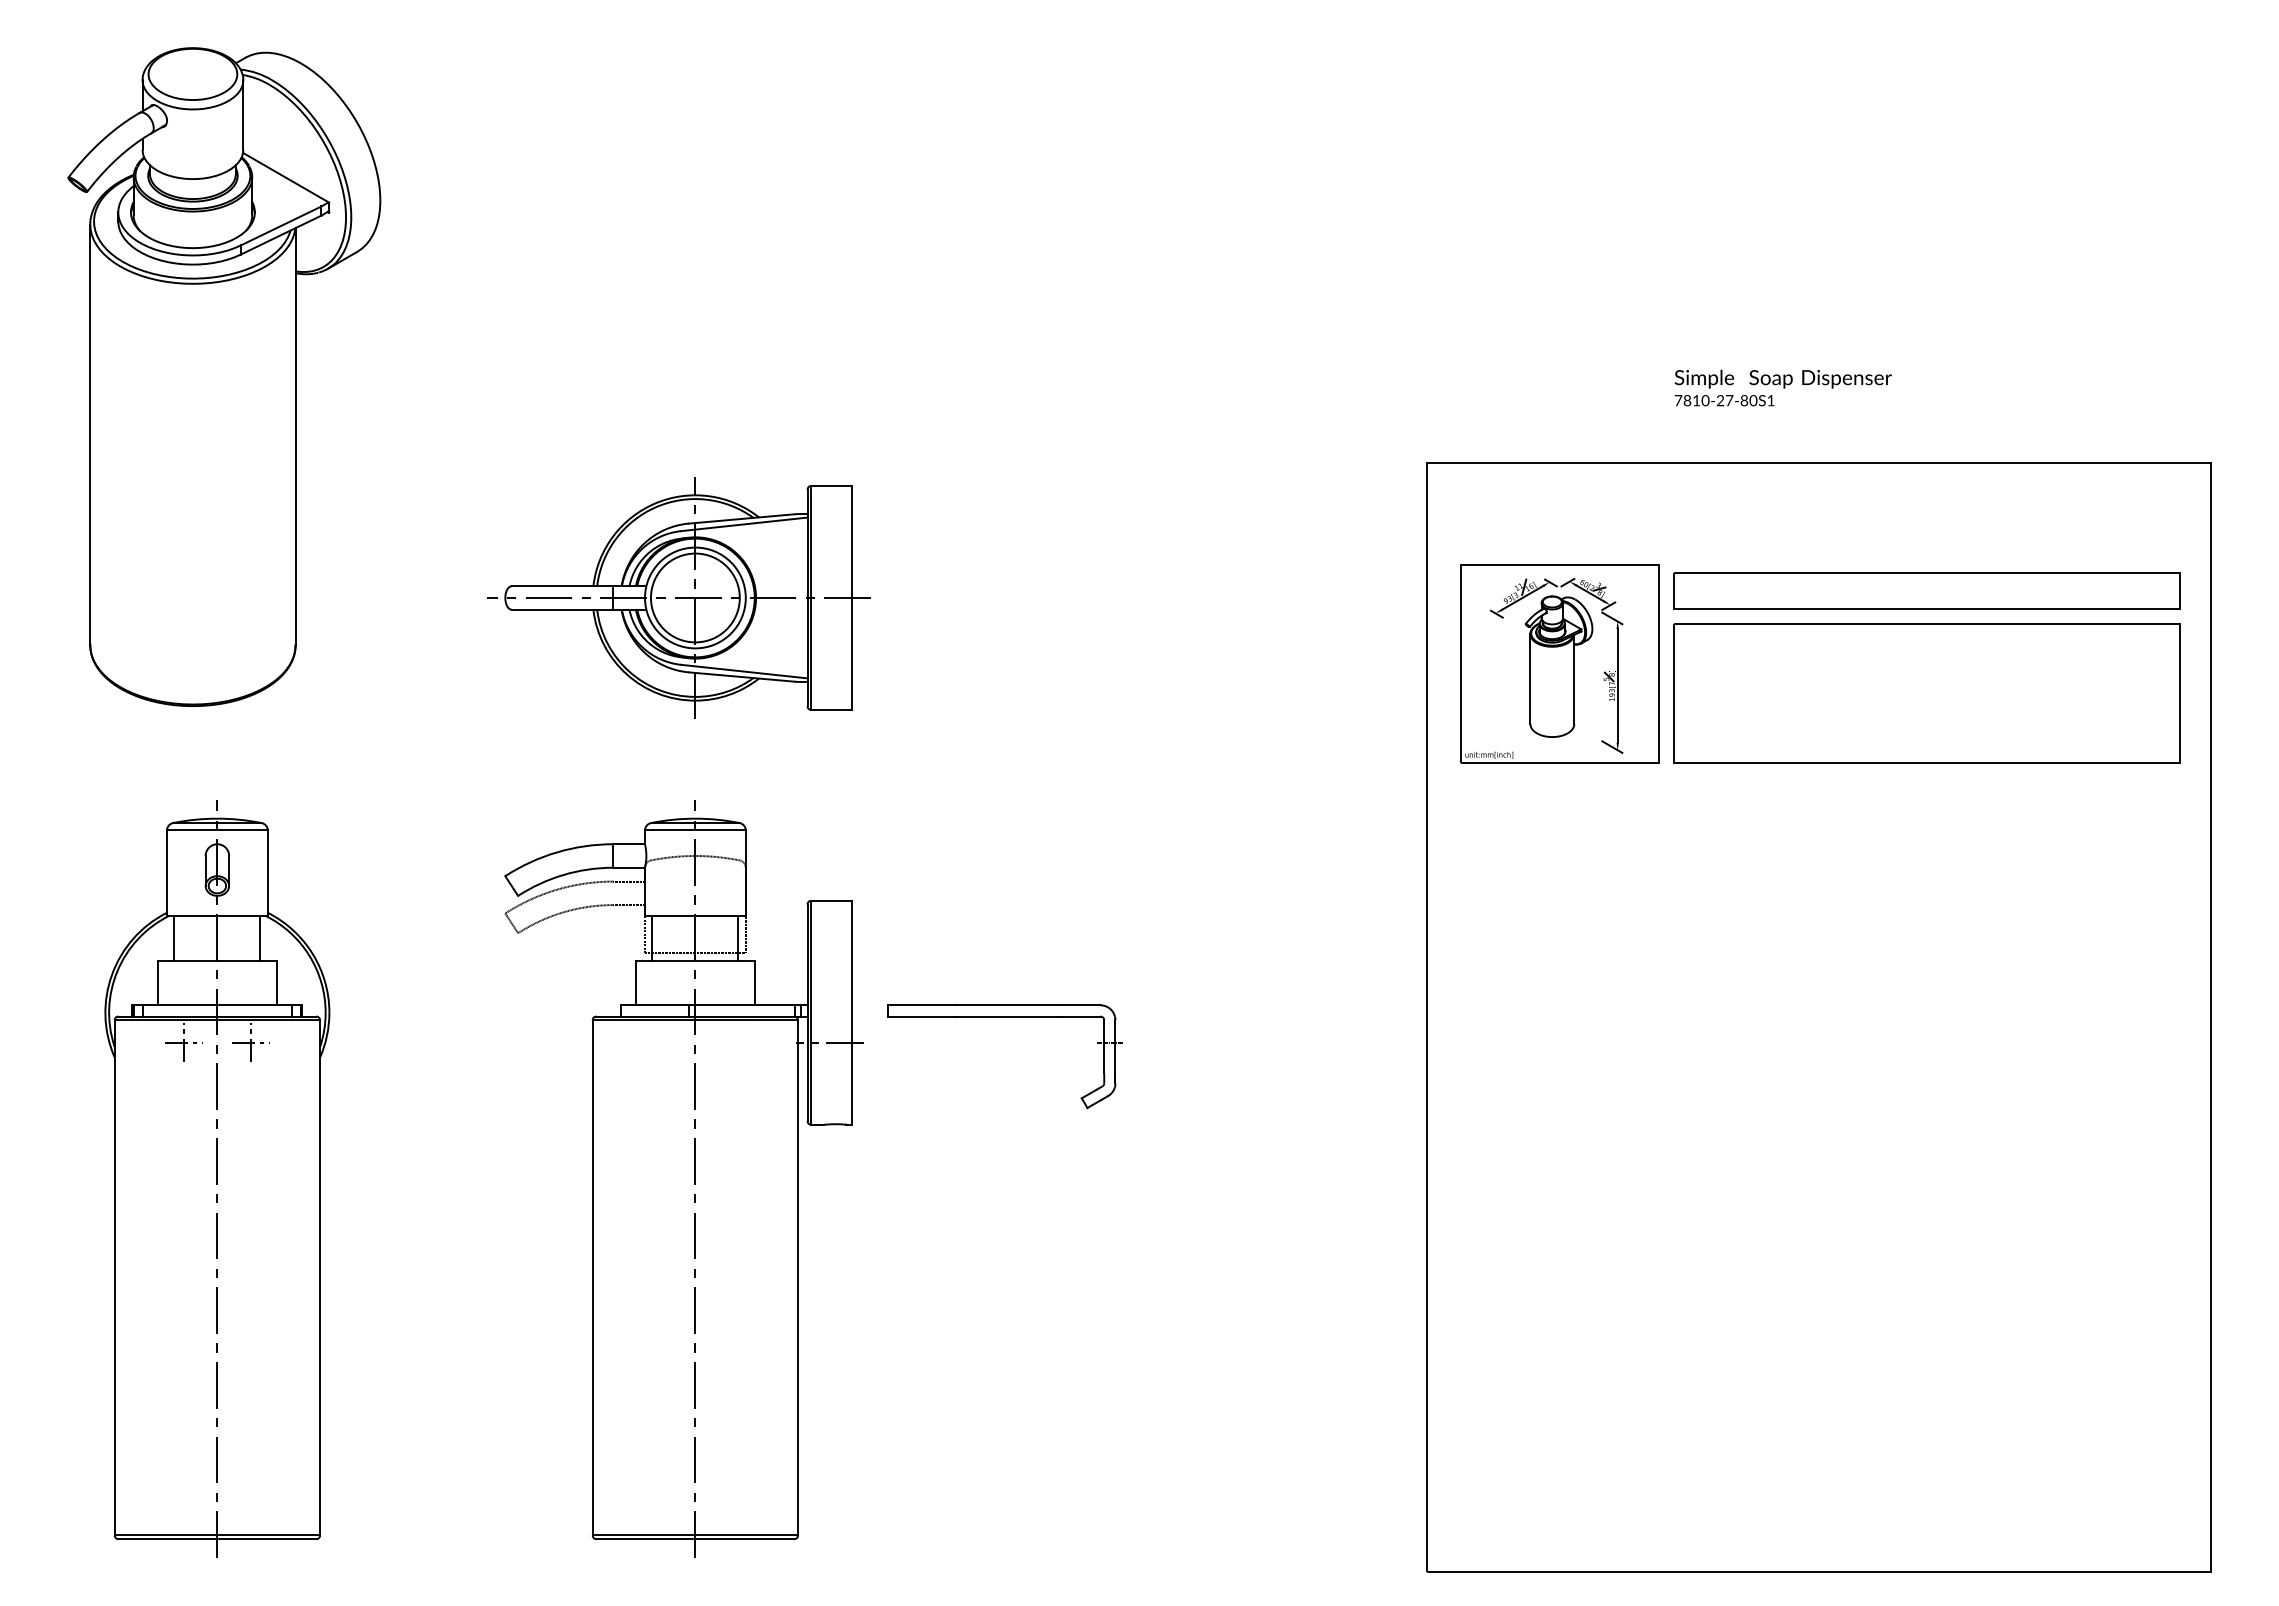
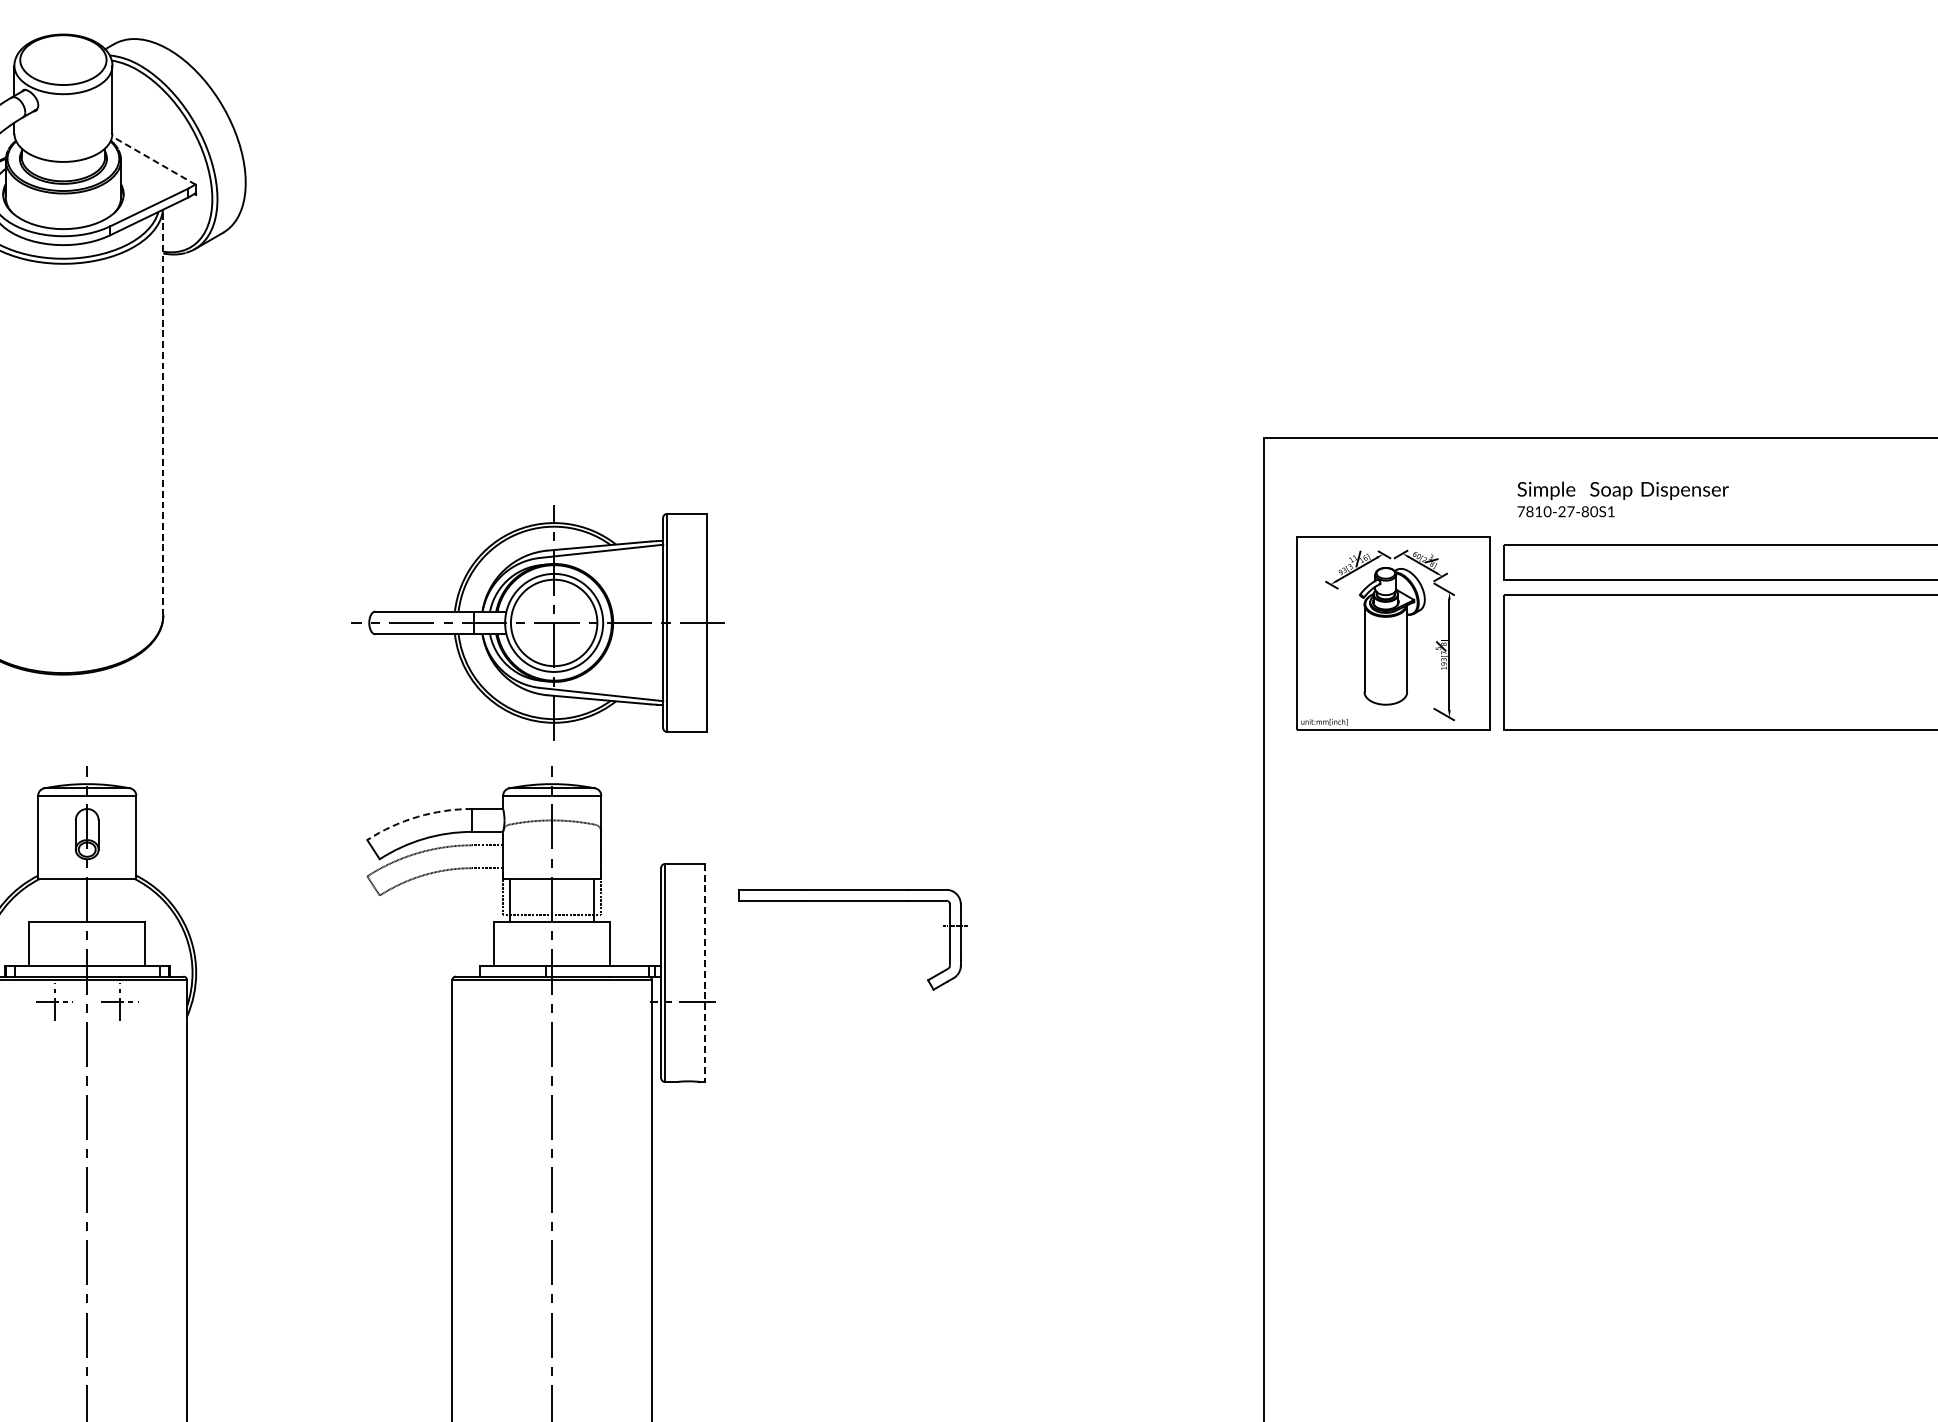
line: (286, 177) -> (154, 160), solid -> dashed
text: (1782, 387) -> (1622, 498), moved
line: (295, 436) -> (163, 412), solid -> dashed
part: (678, 597) -> (537, 622), moved
arc: (556, 852) -> (417, 817), solid -> dashed
line: (174, 937) -> (45, 899), removed
line: (260, 937) -> (129, 899), removed
line: (852, 1013) -> (705, 973), solid -> dashed
part: (1004, 1017) -> (852, 901), moved

